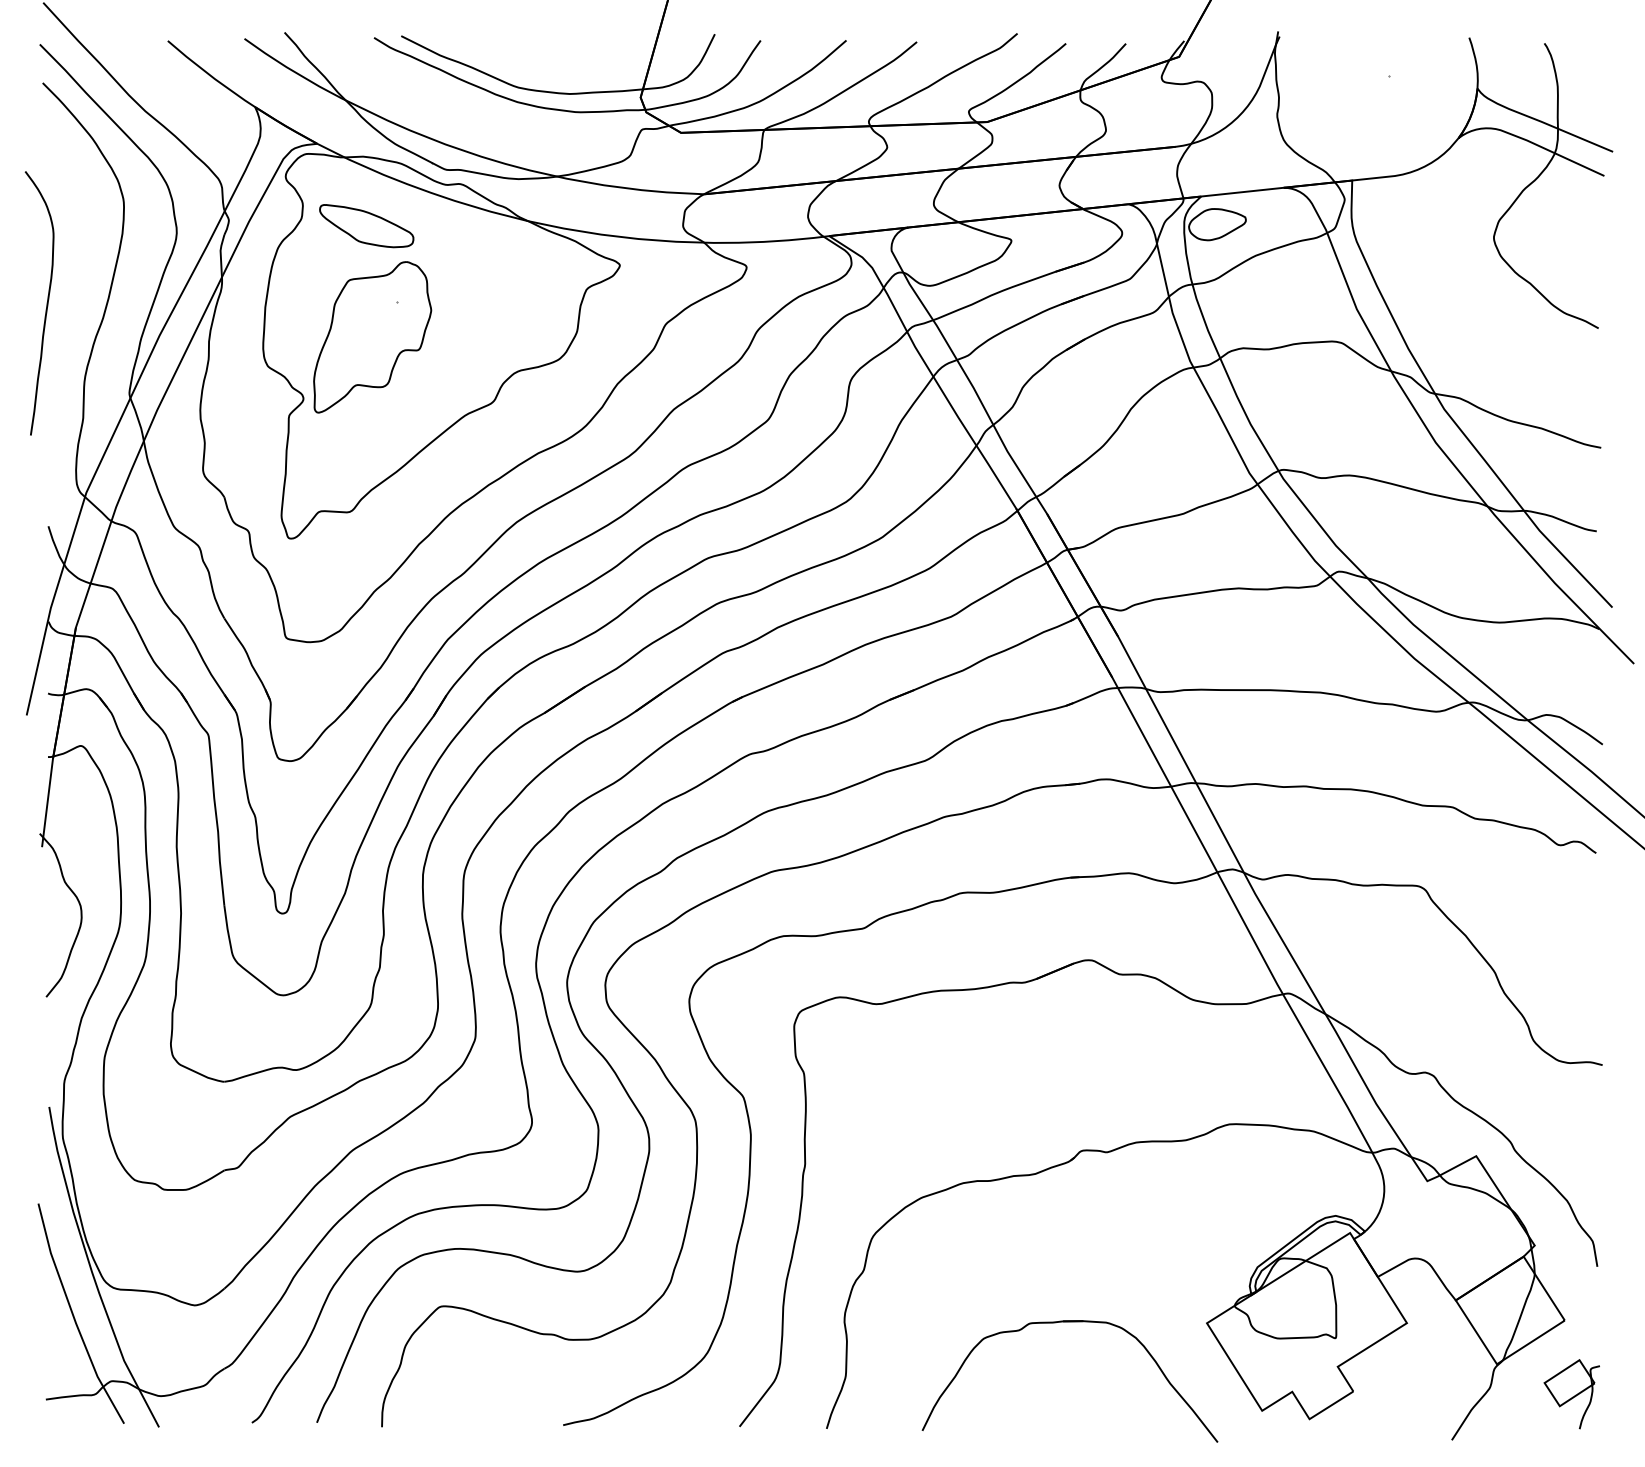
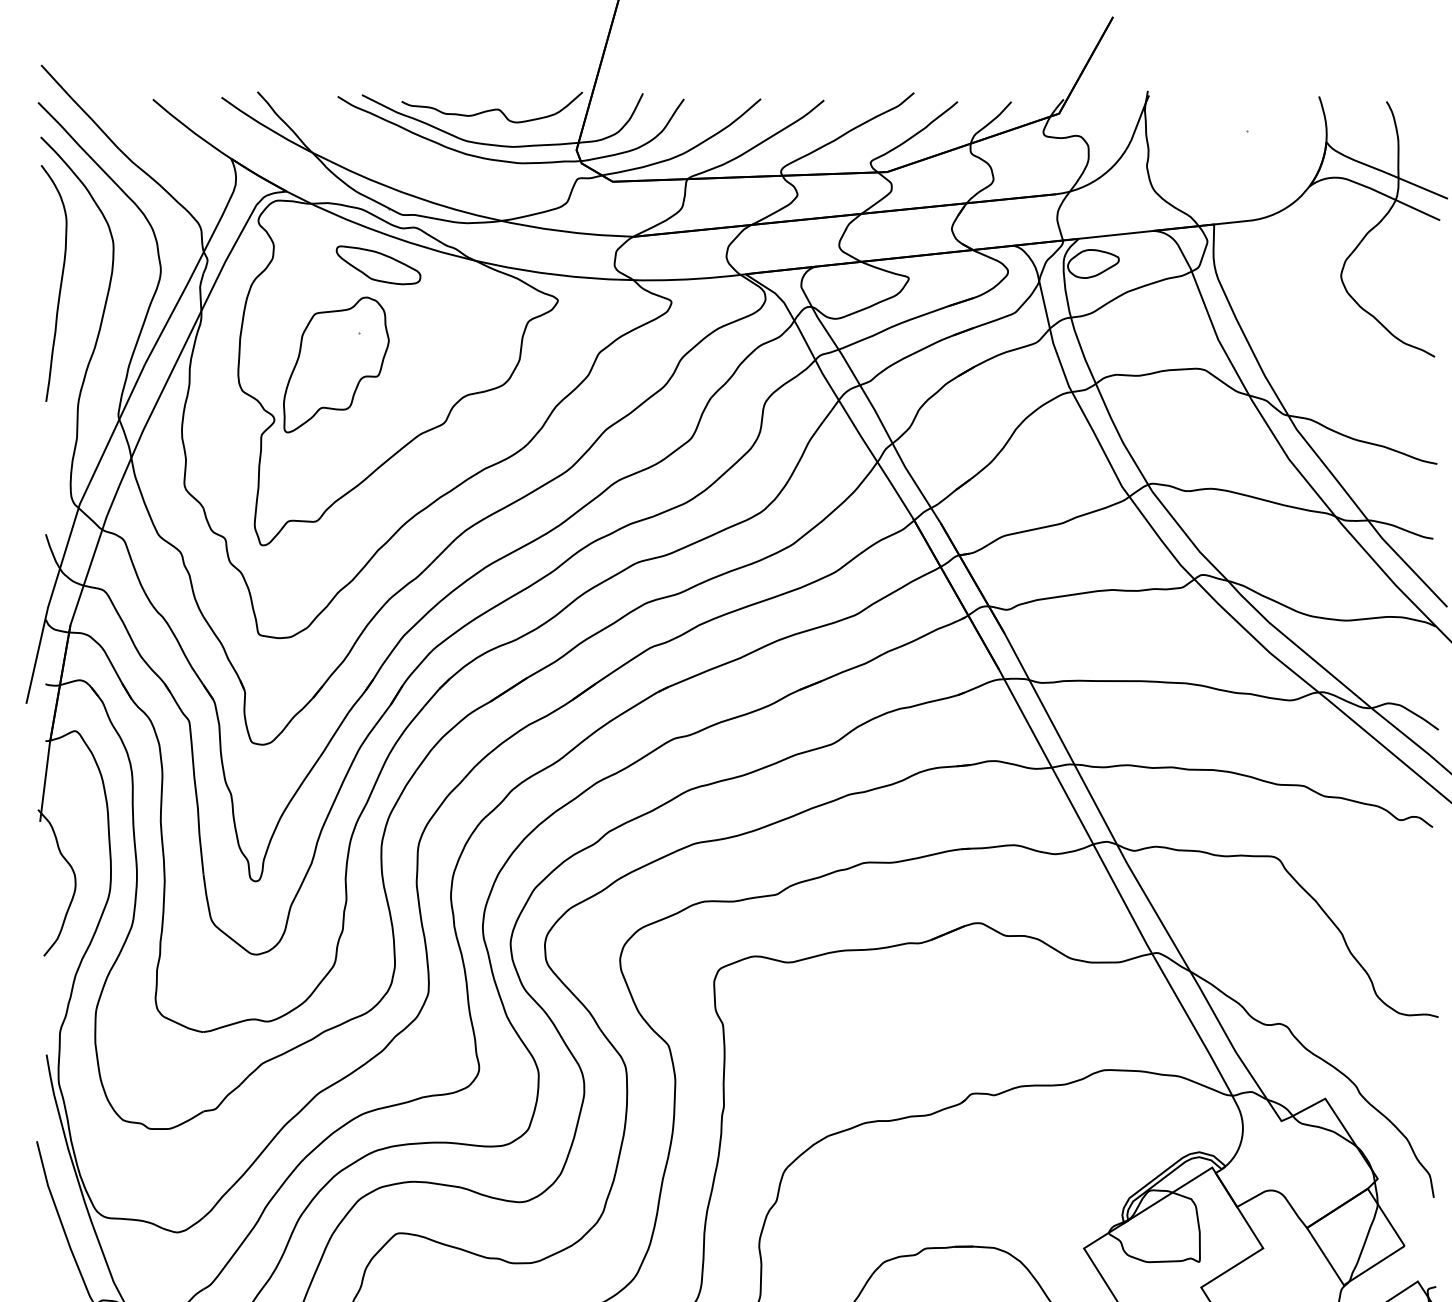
curve: (547, 51) -> (493, 108), added
part: (366, 226) -> (378, 265), moved
curve: (46, 303) -> (60, 283), moved

